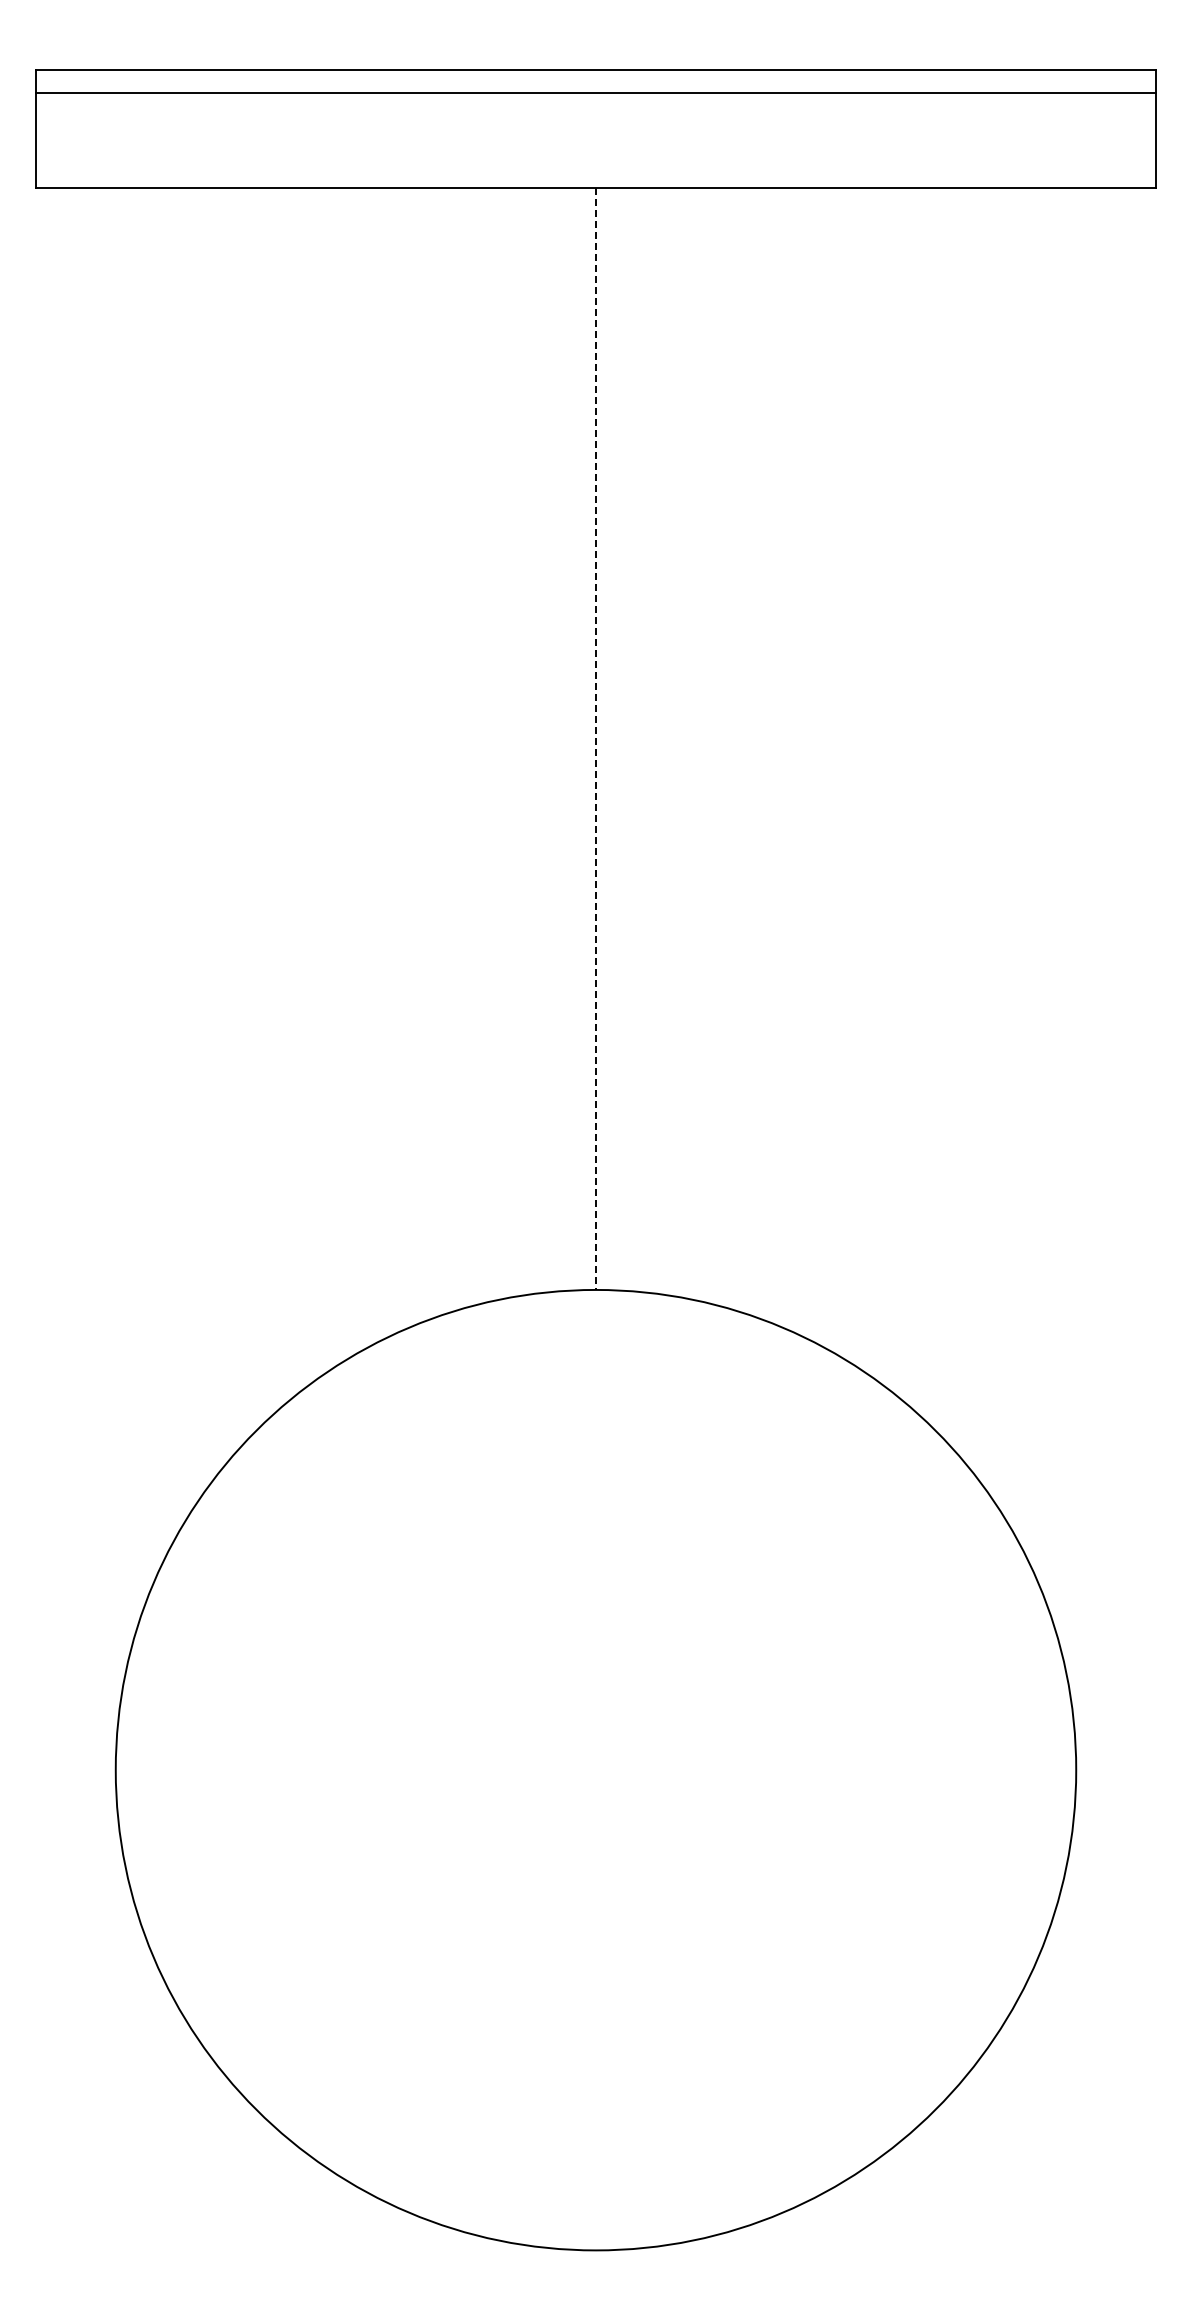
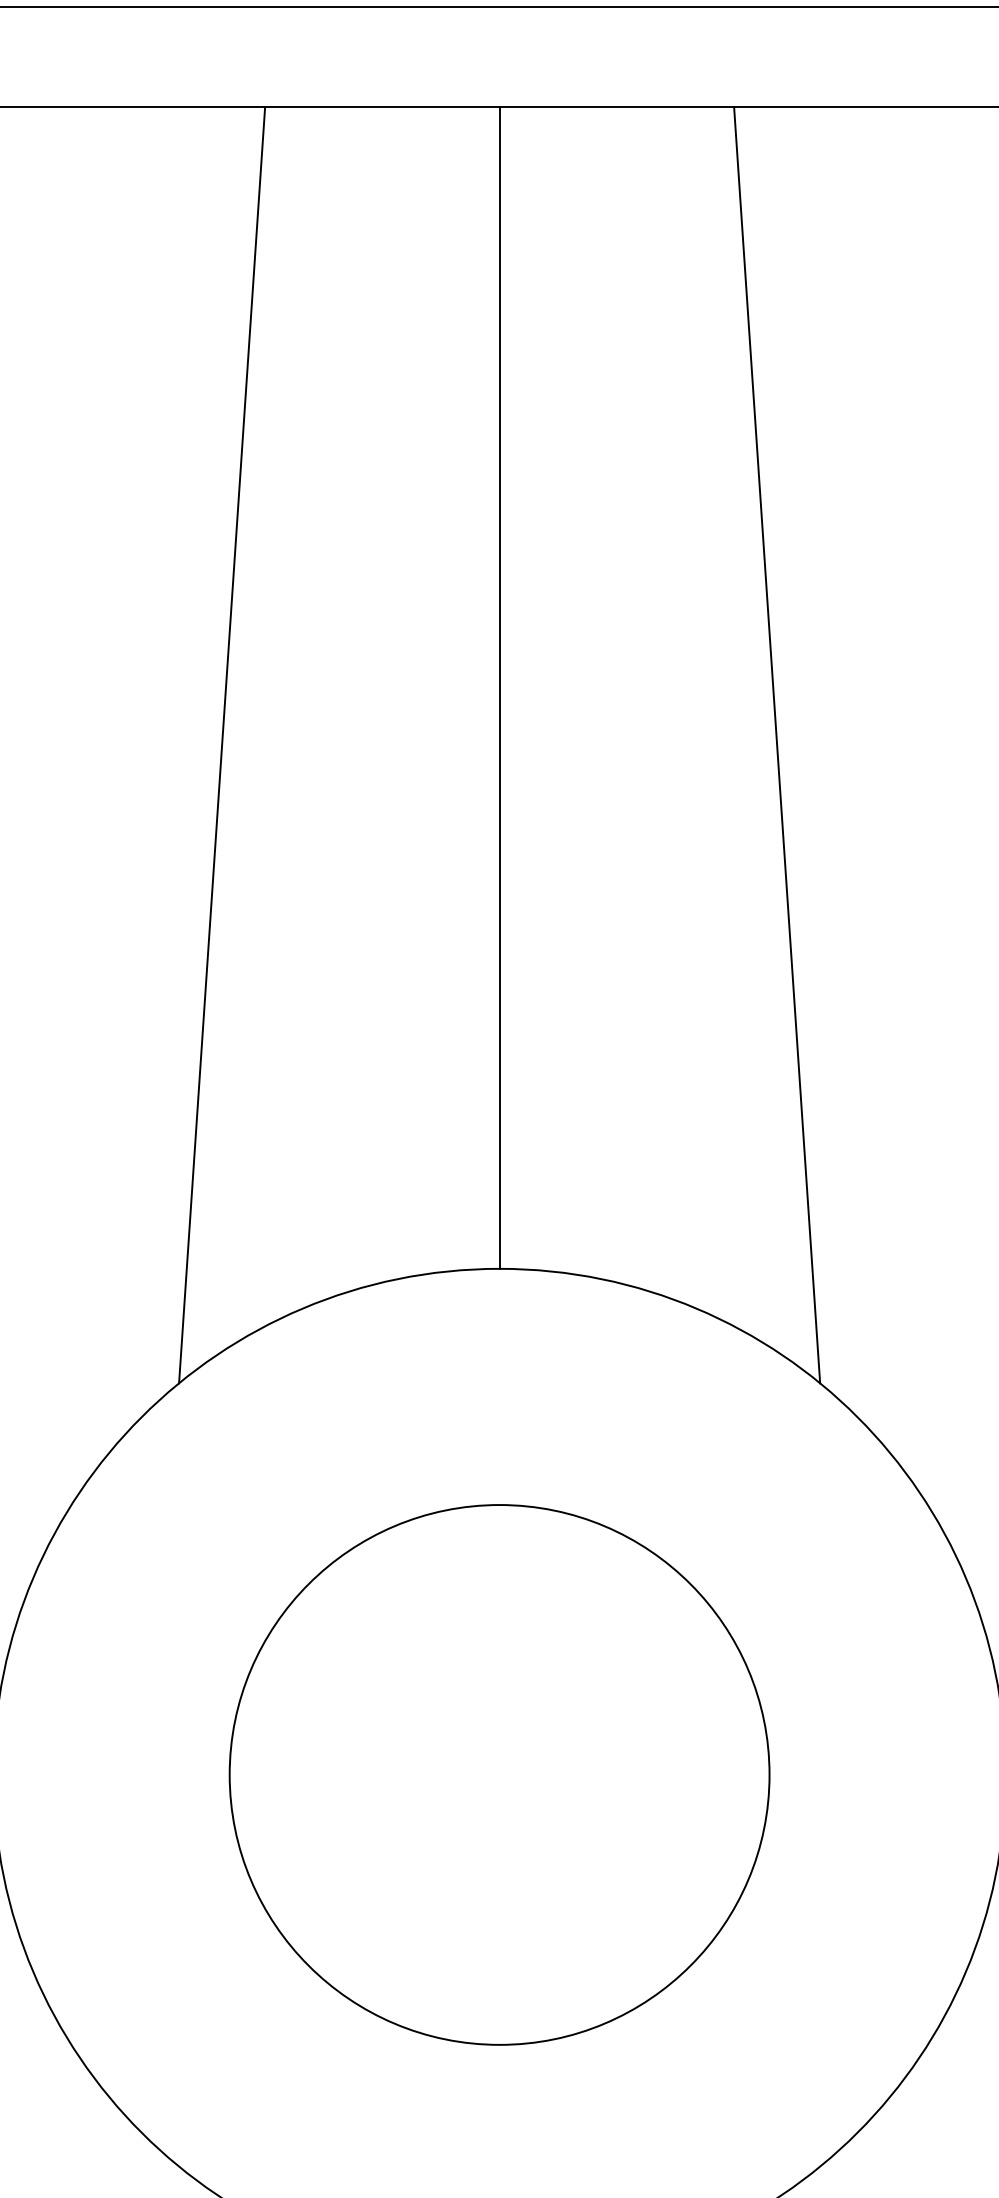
line: (596, 739) -> (500, 688), dashed -> solid
line: (332, 792) -> (221, 744), added
line: (859, 792) -> (777, 744), added
circle: (595, 1770) -> (499, 1775), added

